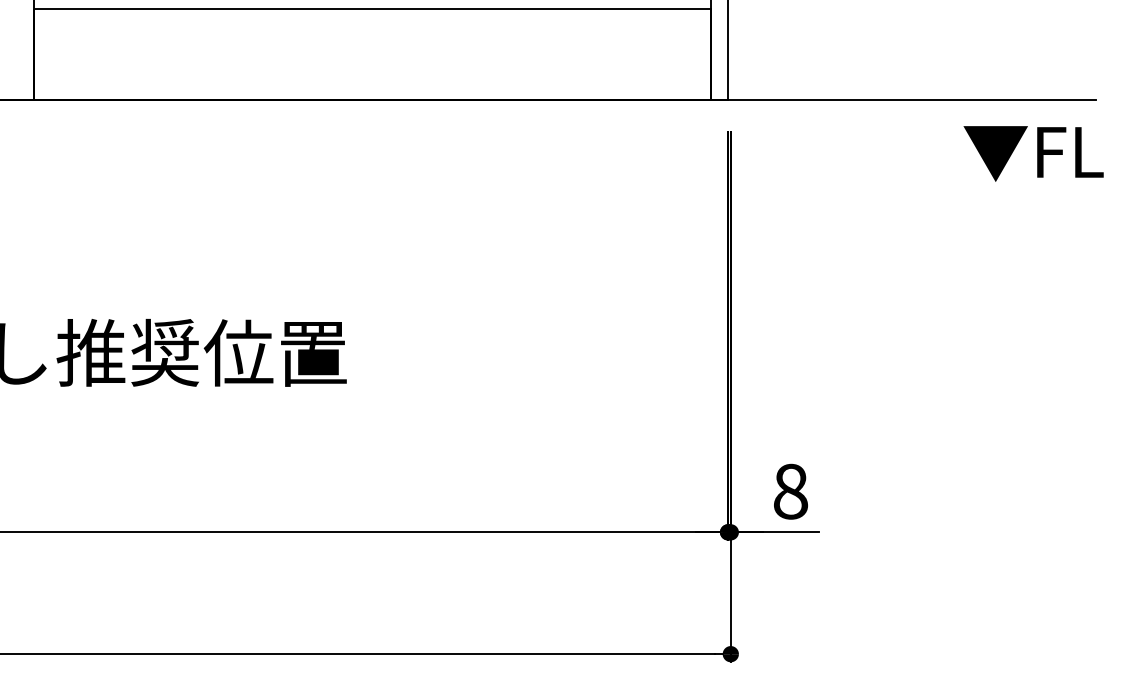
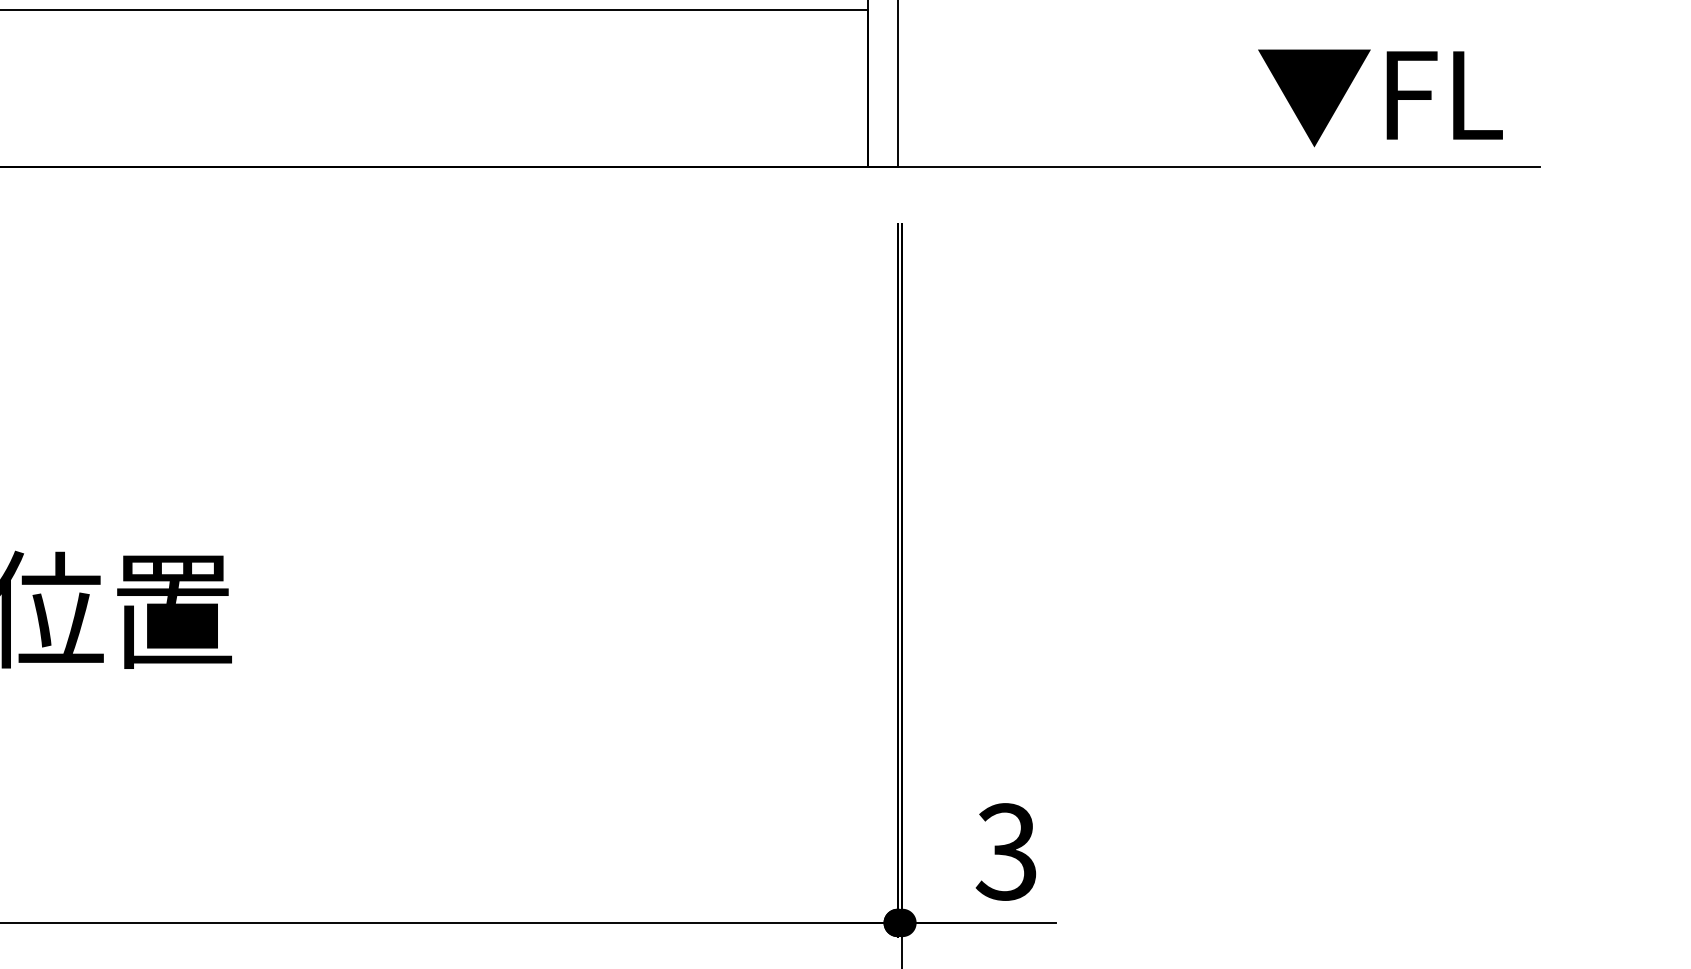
text: (1033, 153) -> (1380, 97), moved
text: (790, 491) -> (1006, 851), 8 -> 3

